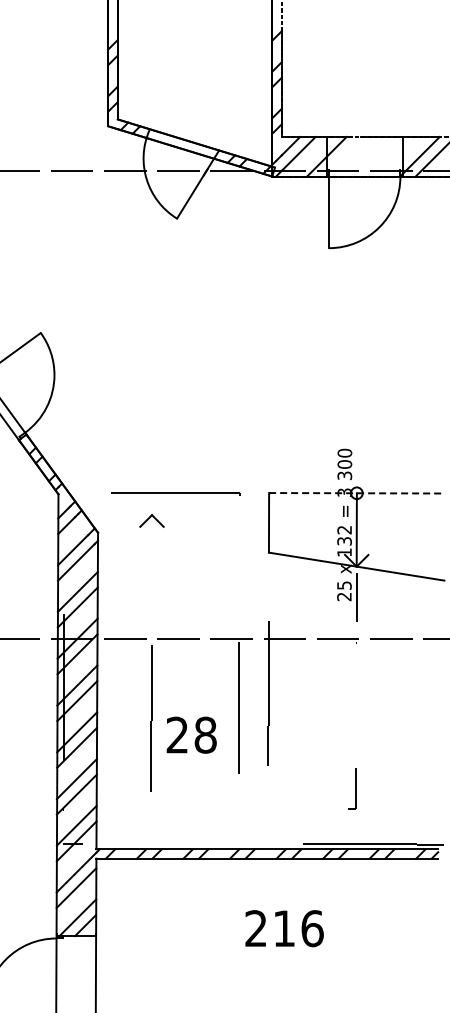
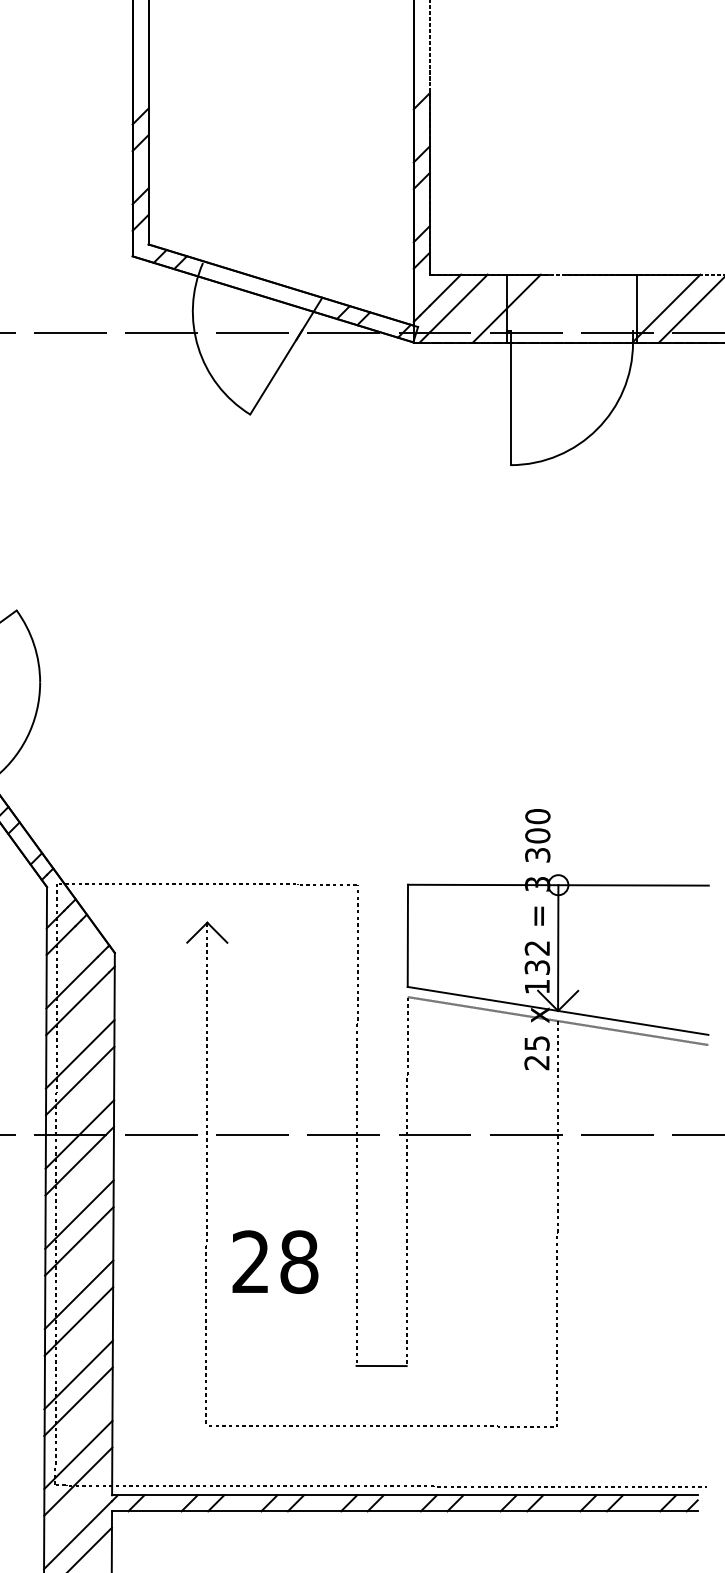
line: (356, 493) -> (557, 885), dashed -> solid
line: (356, 572) -> (557, 1020), added
text: (191, 734) -> (274, 1260), moved
line: (253, 773) -> (381, 1365), added

